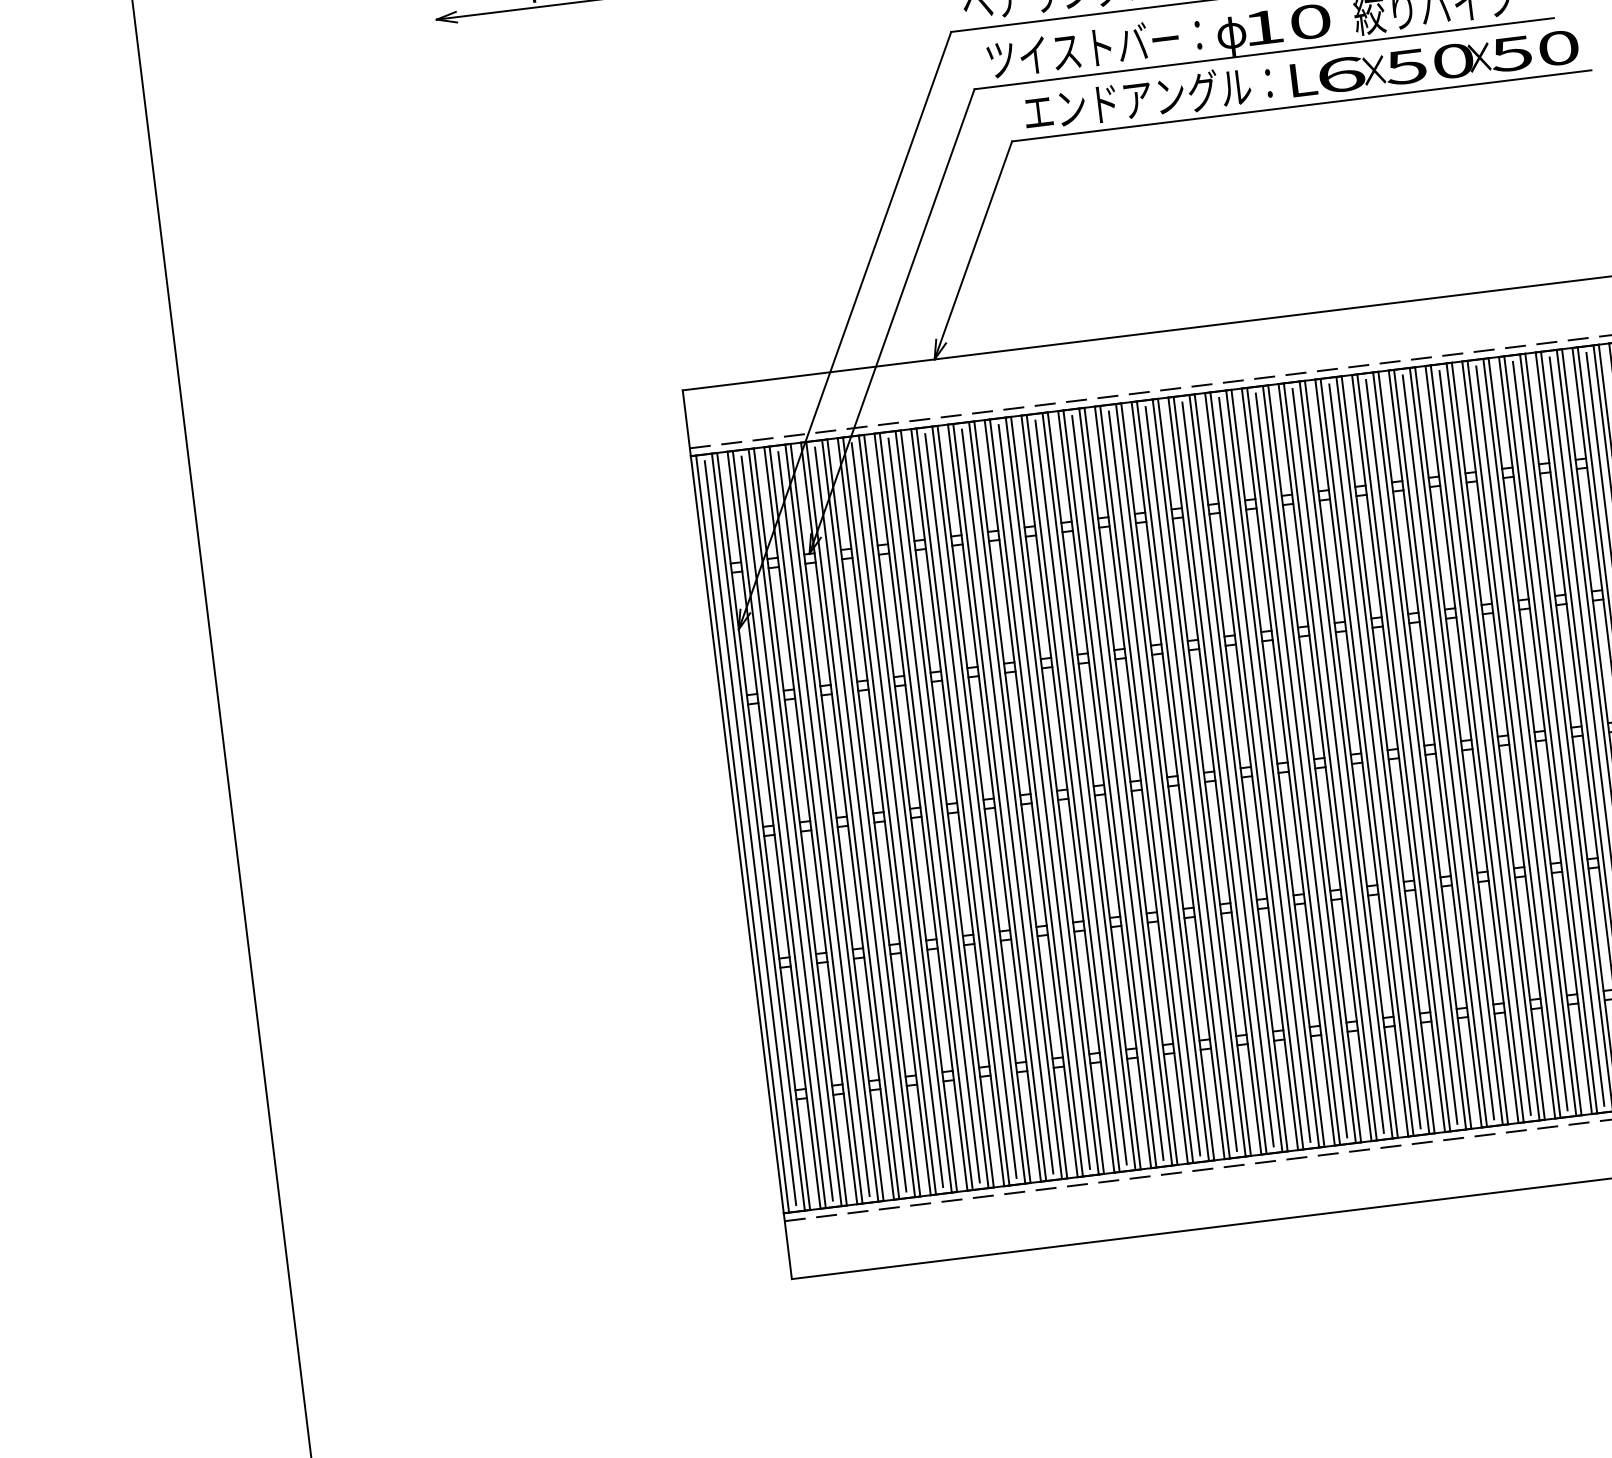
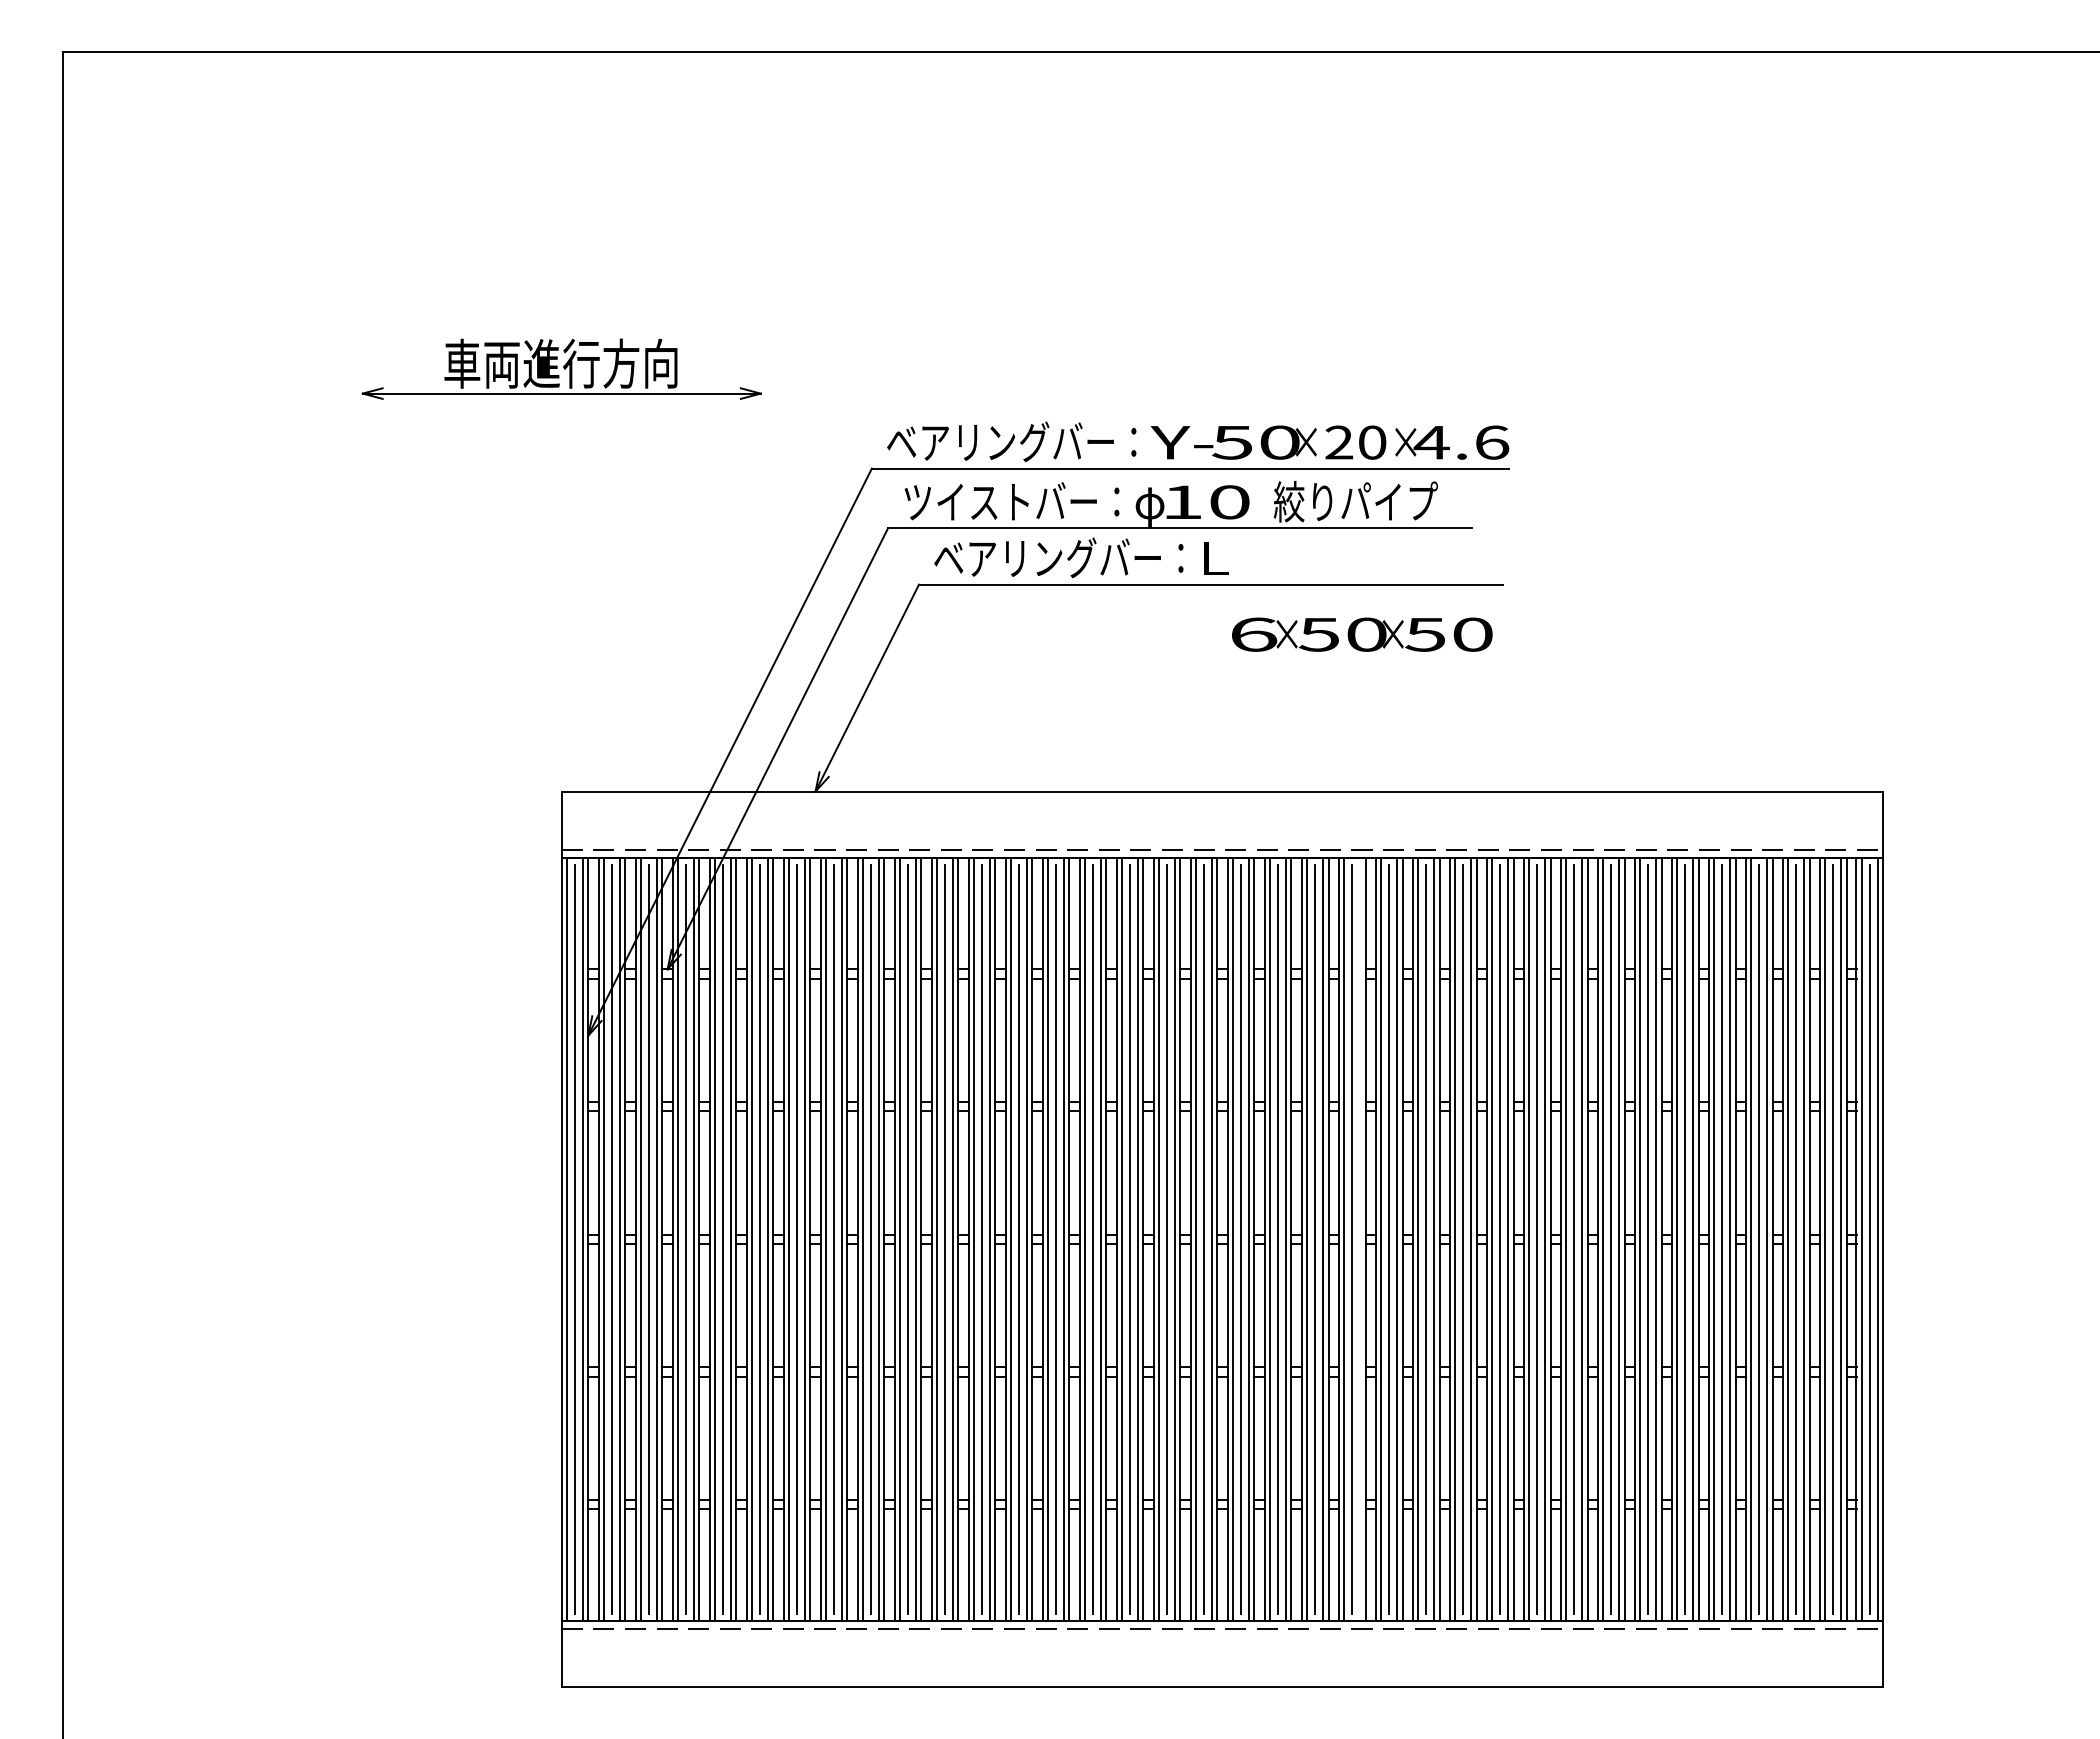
text: (1449, 61) -> (1362, 634), moved
text: (1137, 98) -> (1048, 557), エンドアングル： -> ベアリングバー：
line: (1530, 736) -> (1360, 1238), removed

